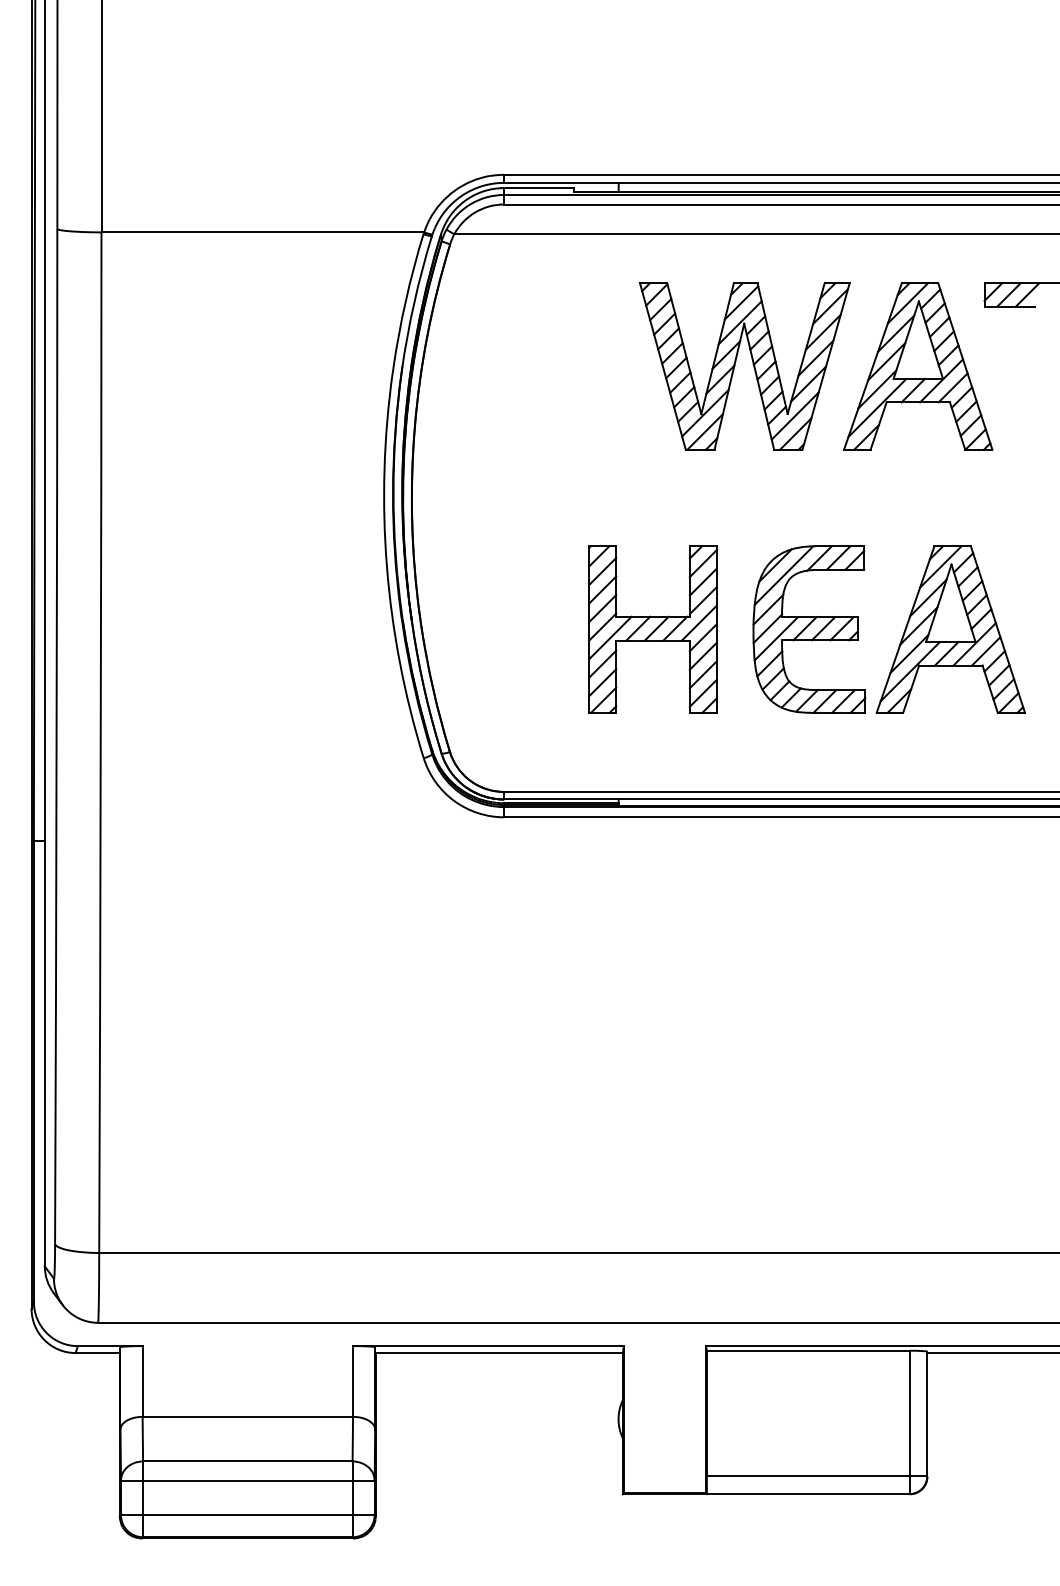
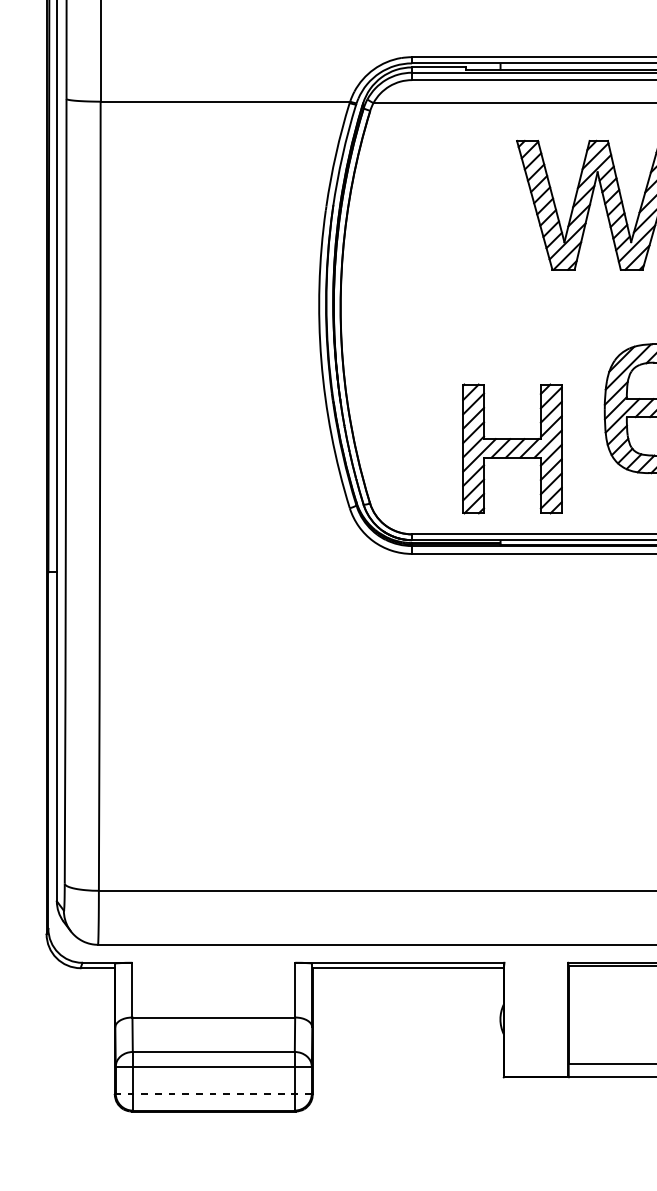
part: (652, 629) -> (512, 448), moved
line: (247, 1515) -> (213, 1093), solid -> dashed

